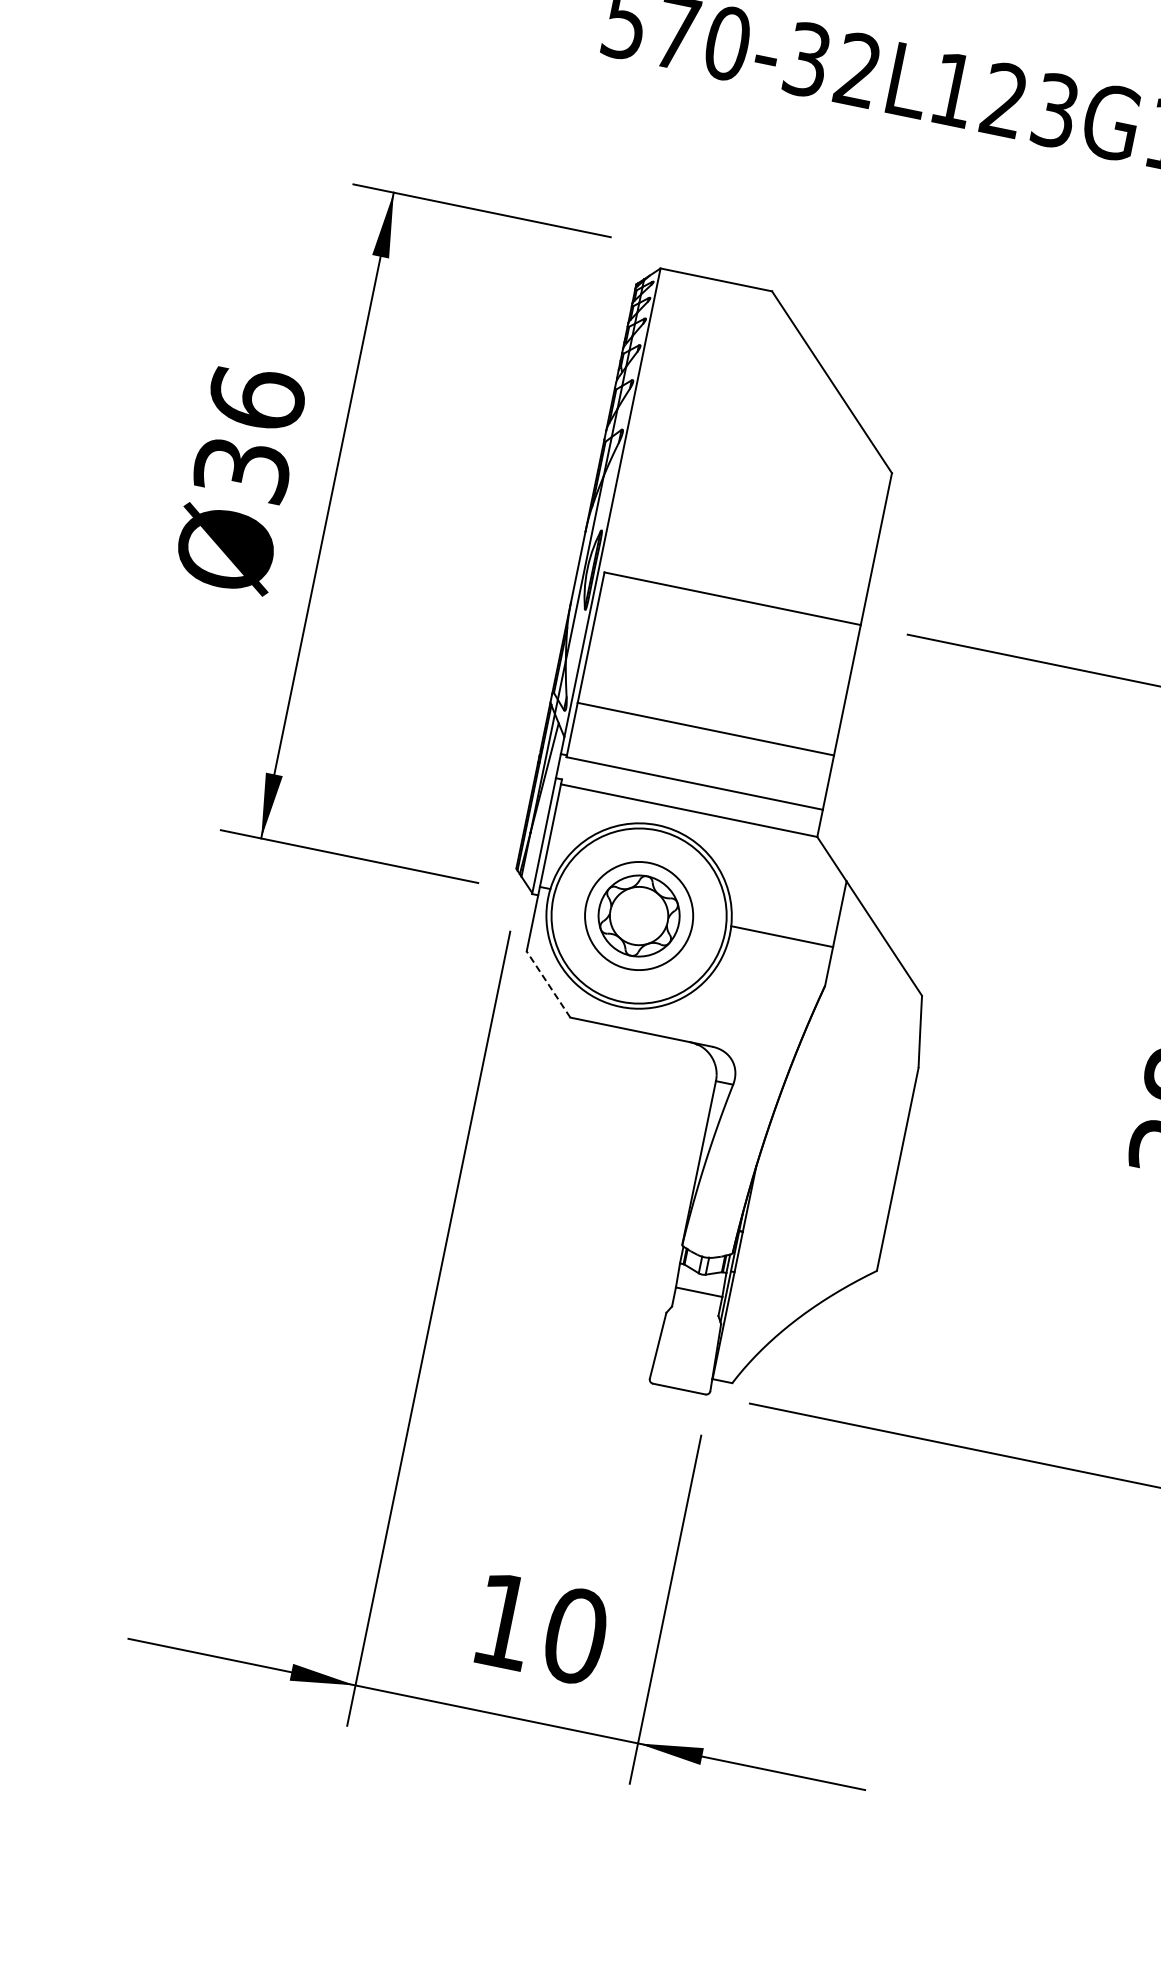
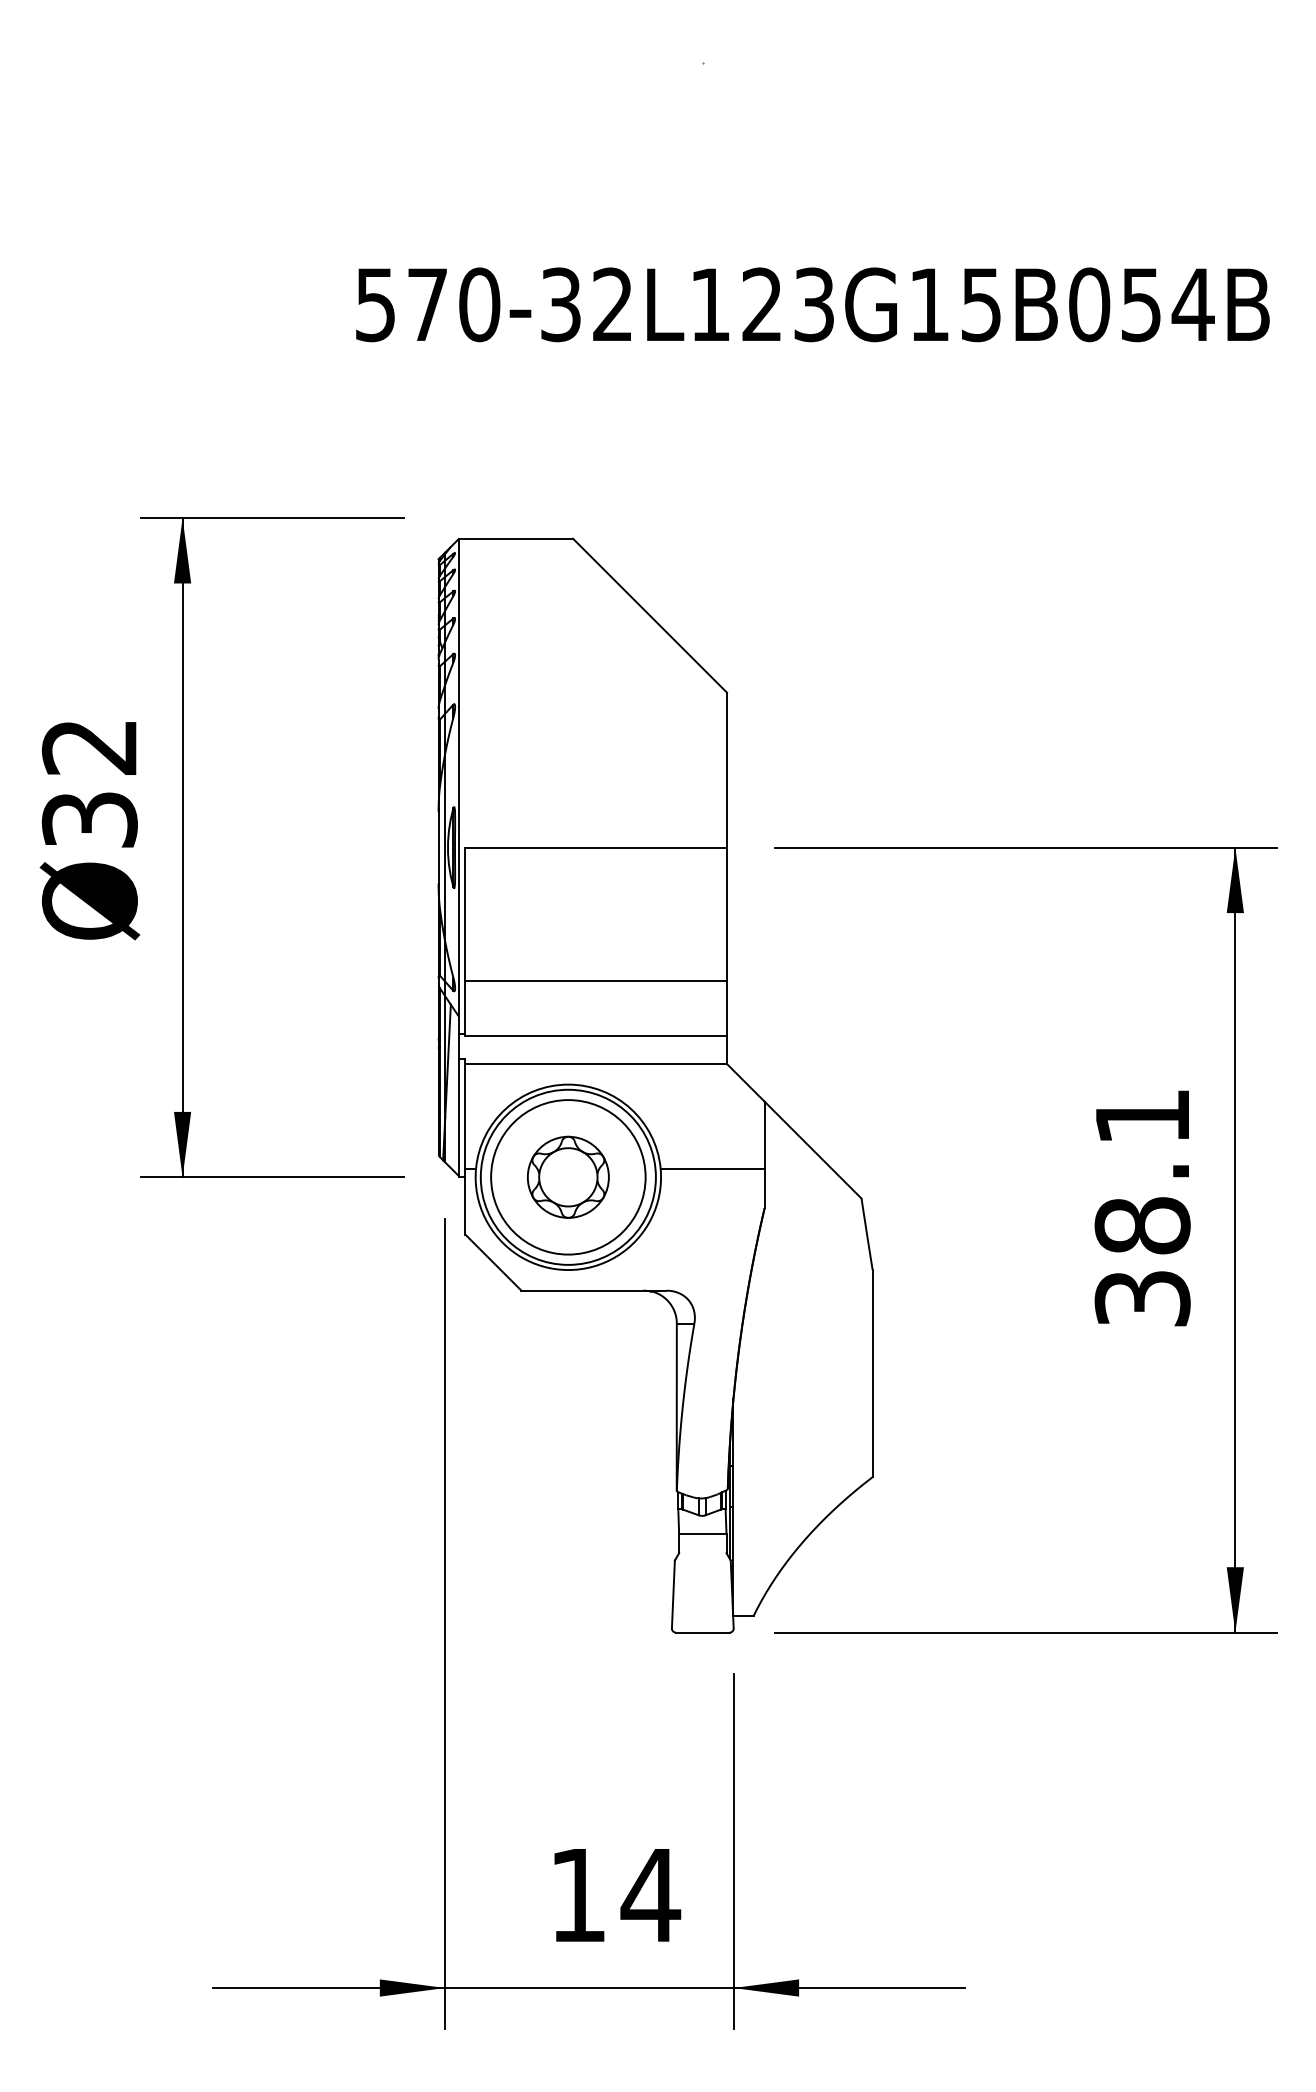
text: (256, 397) -> (89, 746), Ø36 -> Ø32
circle: (639, 916) -> (568, 1177), size x1.43
line: (548, 984) -> (493, 1262), dashed -> solid
text: (575, 1636) -> (650, 1895), 10 -> 14

